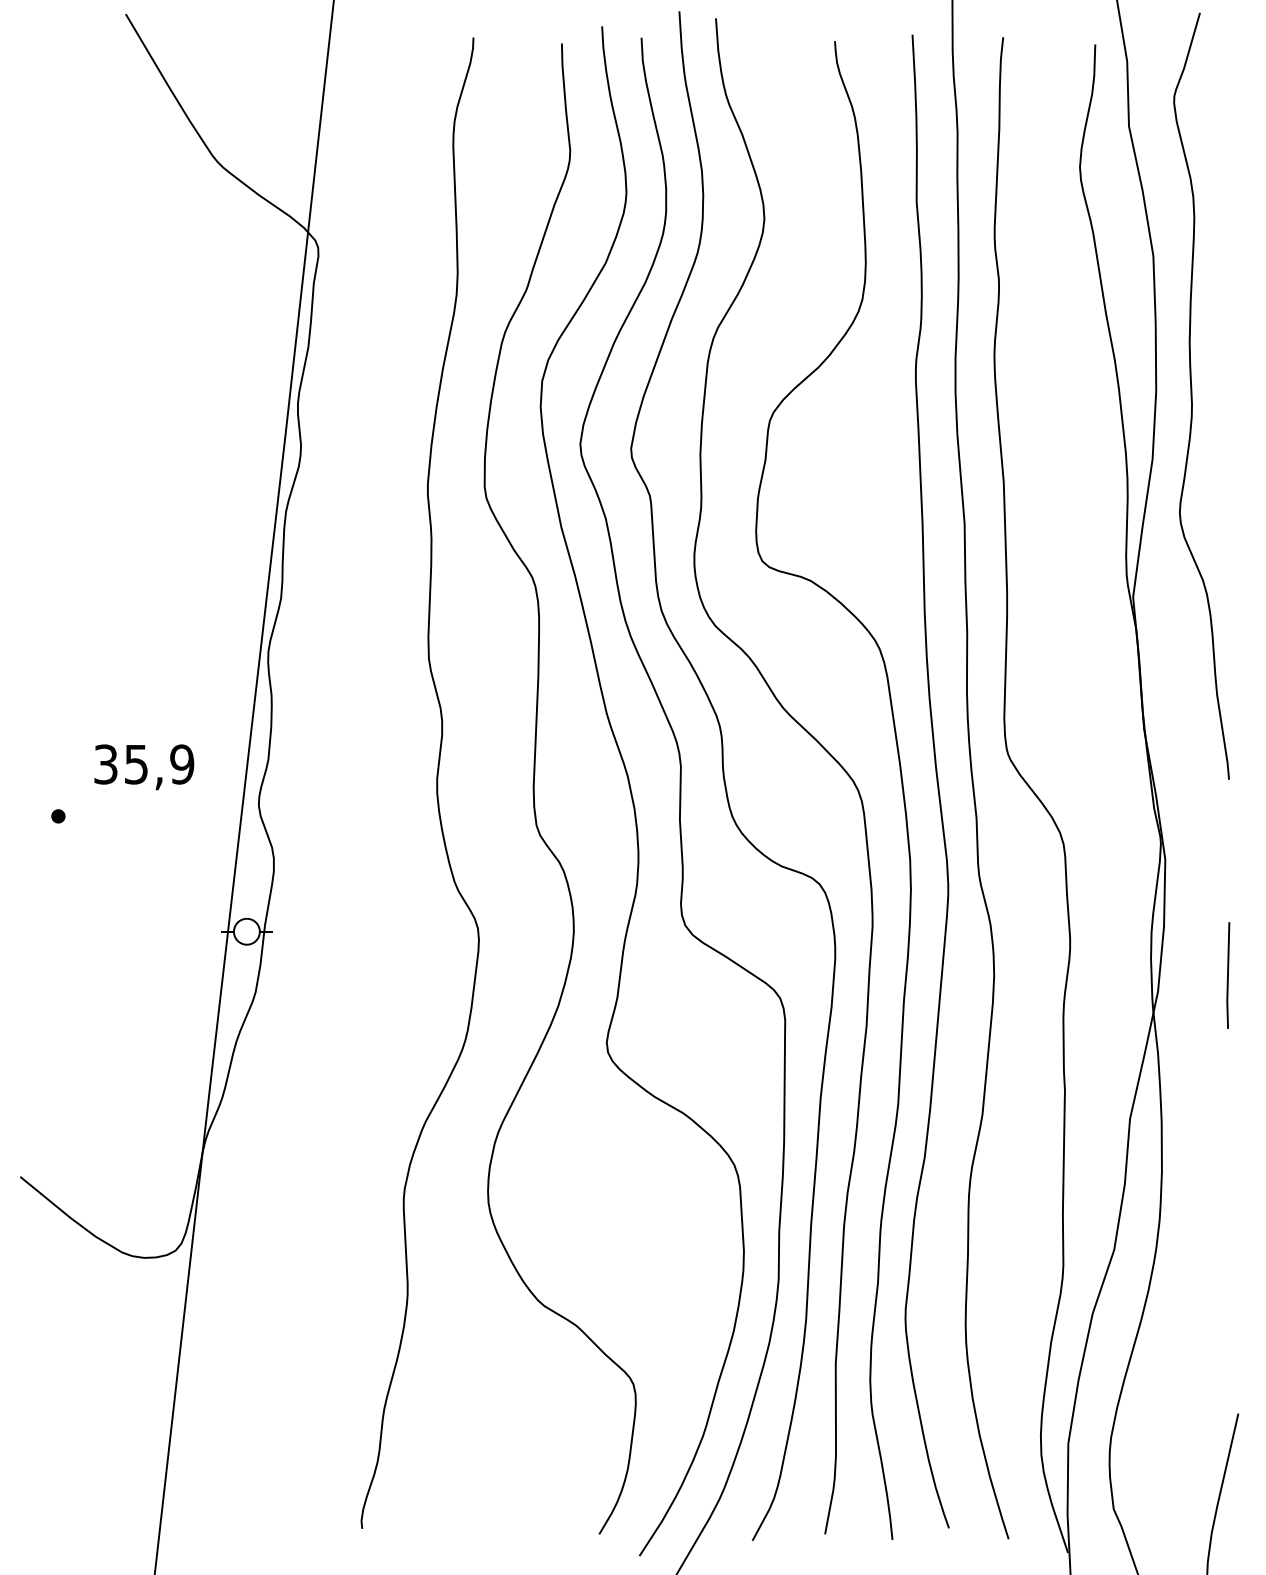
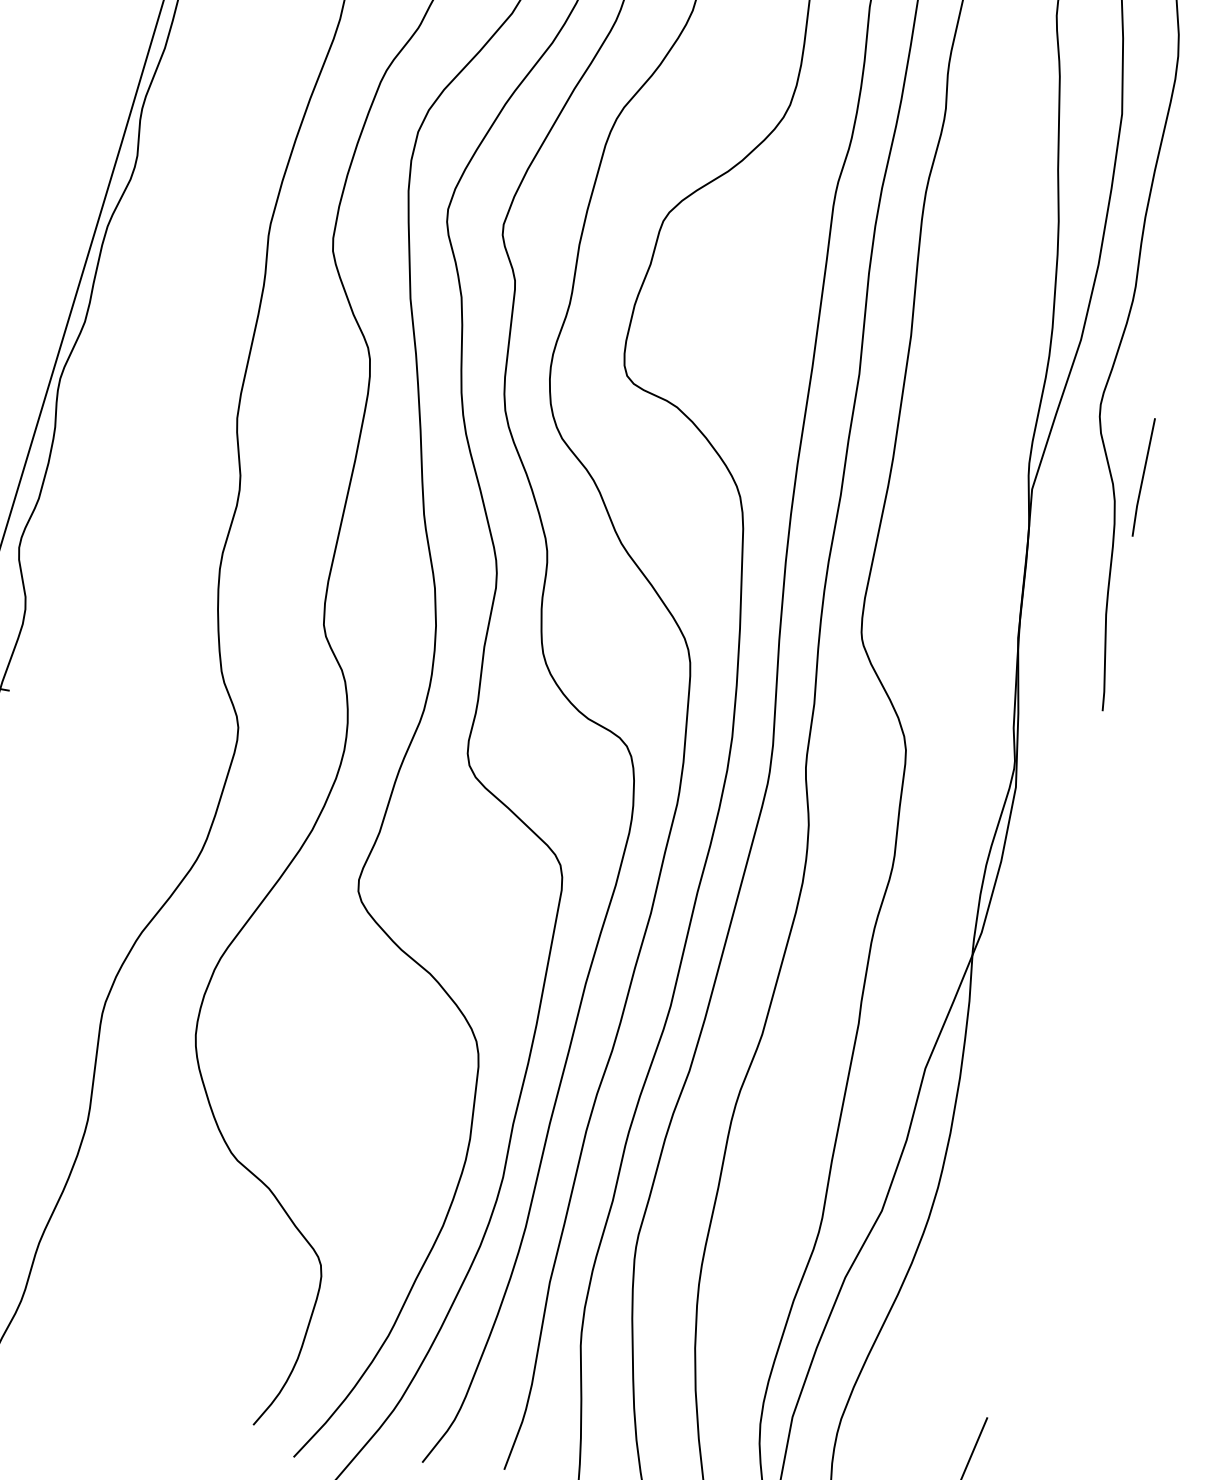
line: (1228, 975) -> (1143, 477), moved

